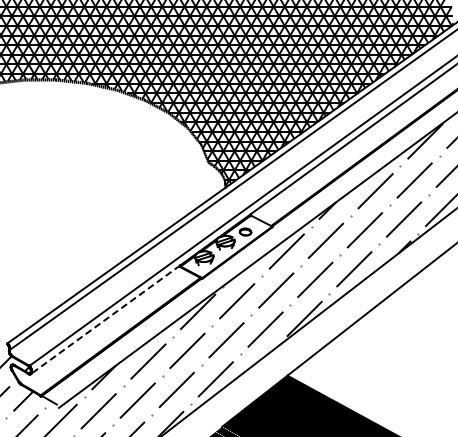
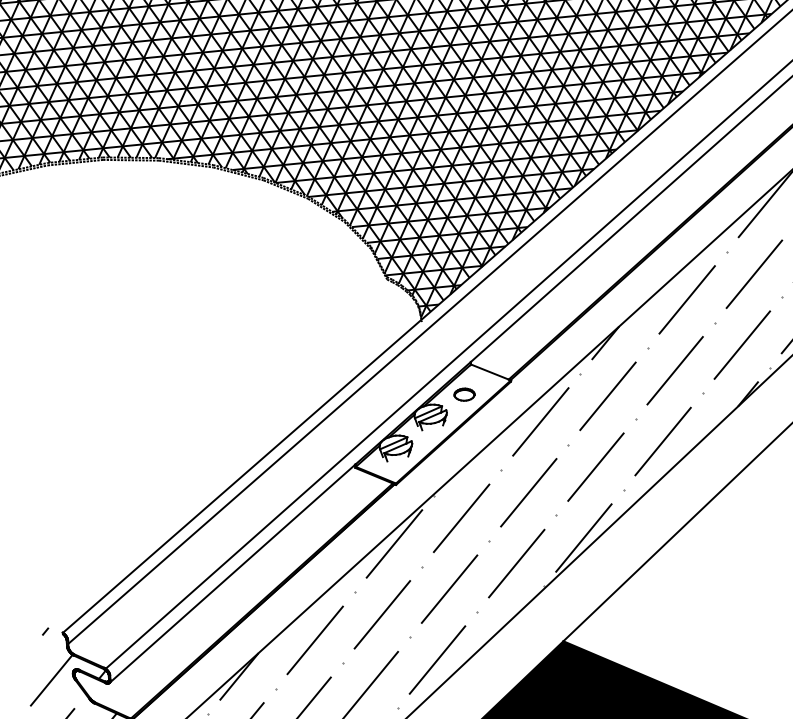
line: (105, 319) -> (232, 573), dashed -> solid

